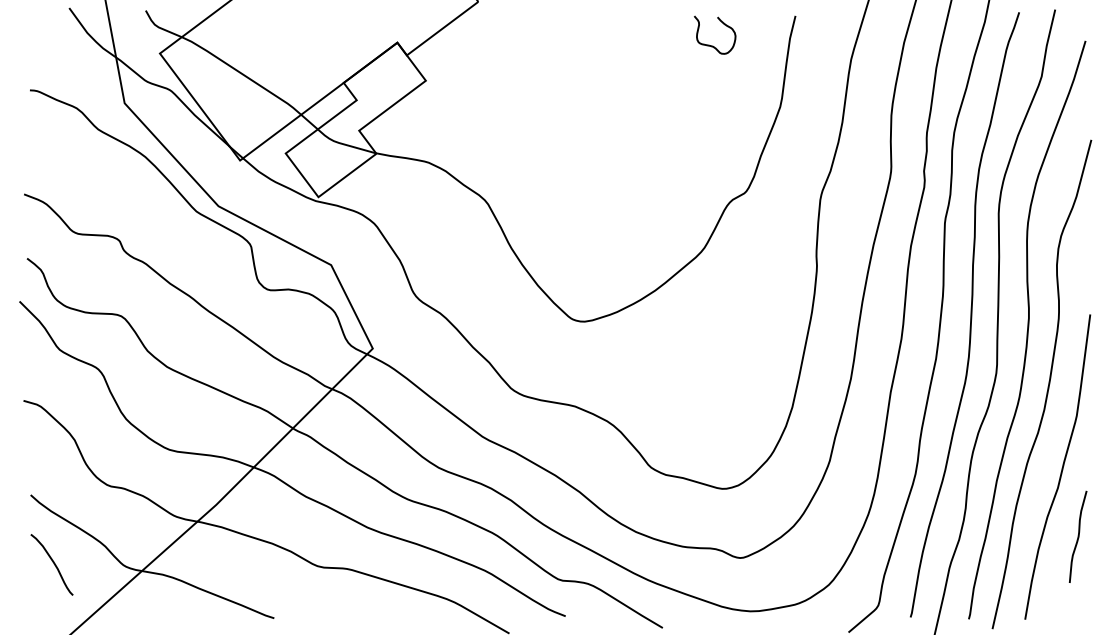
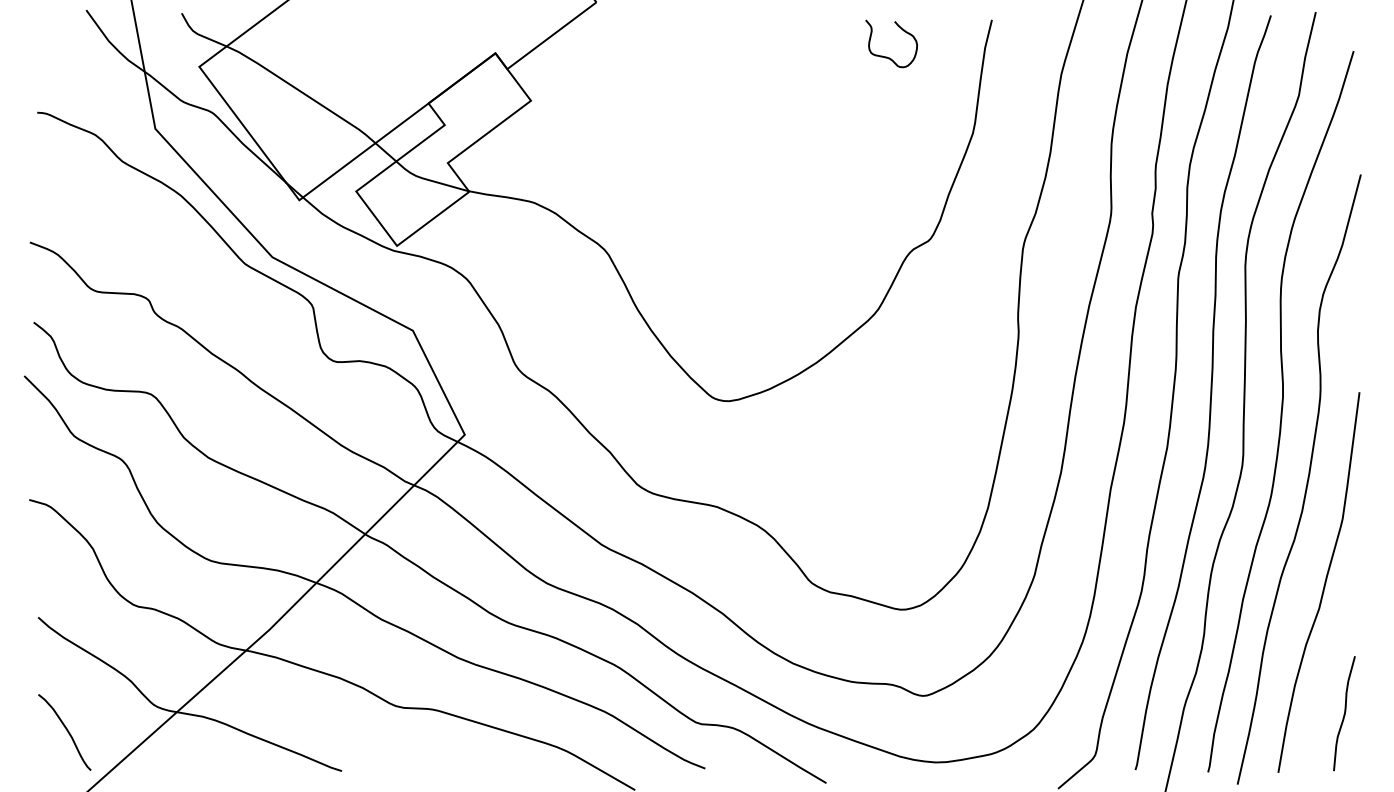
curve: (1078, 536) -> (1344, 713), moved
curve: (53, 563) -> (66, 730), moved

